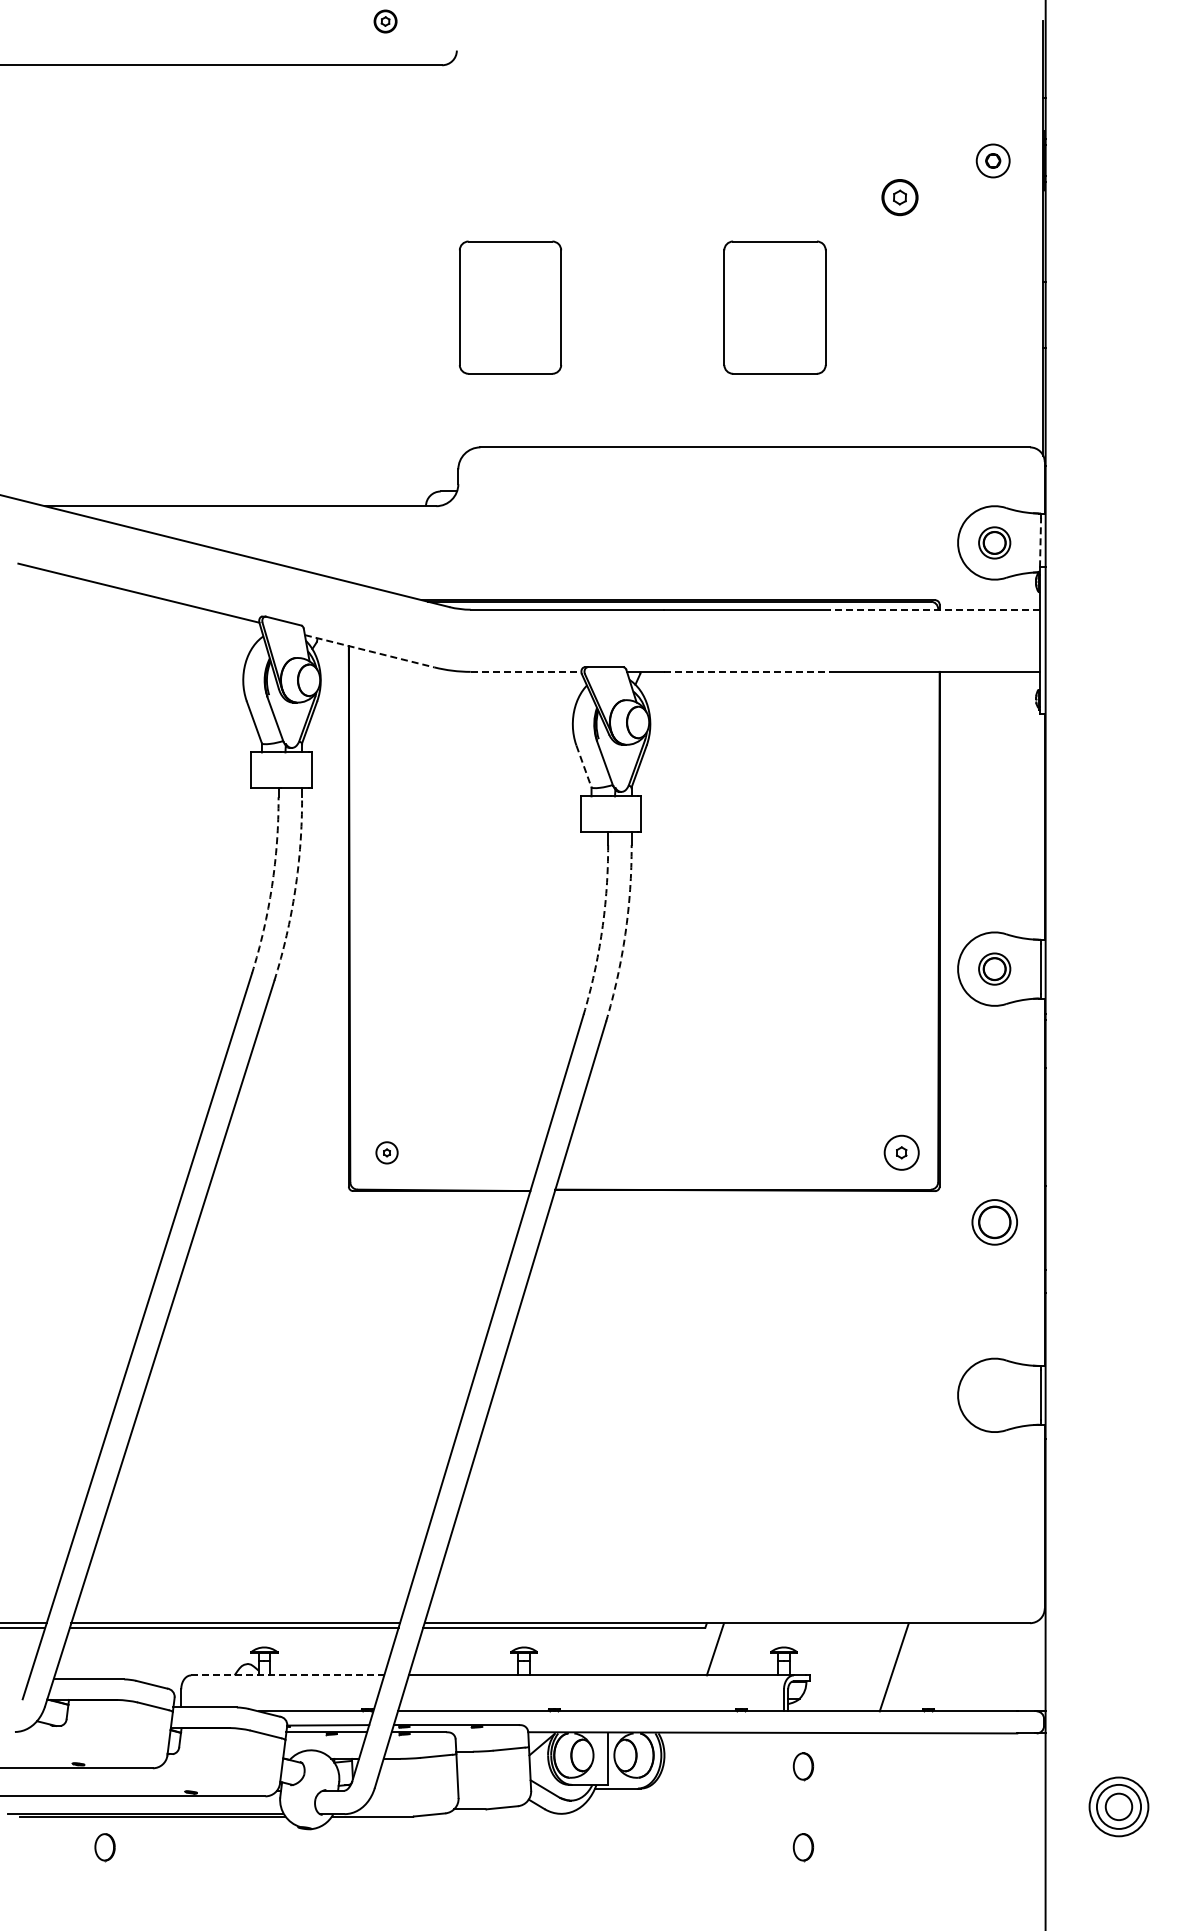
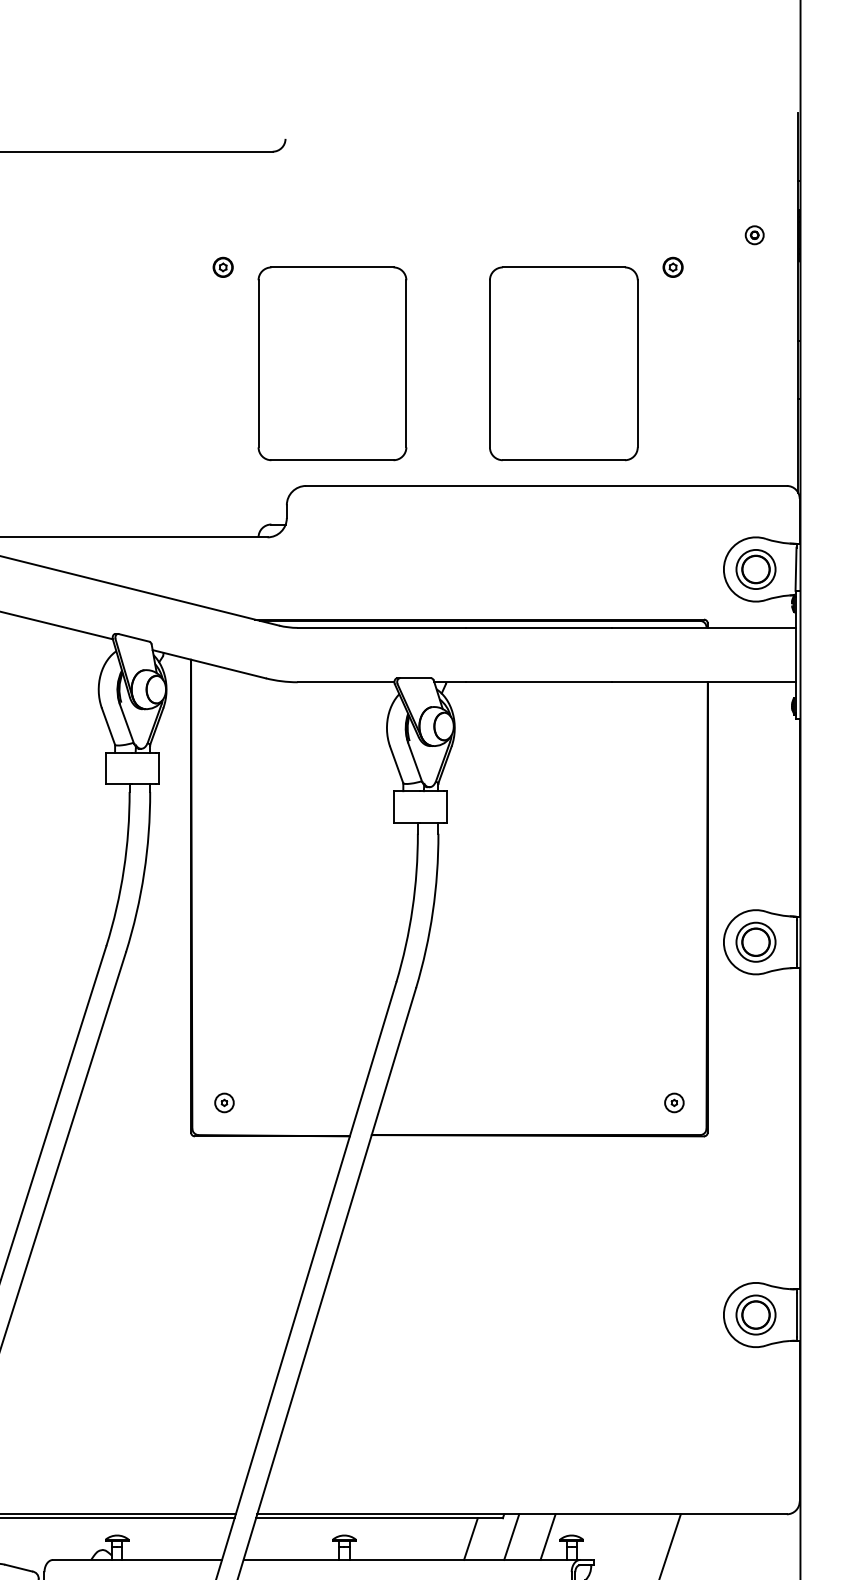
part: (385, 21) -> (223, 267), moved
part: (993, 160) -> (754, 235), size x0.62
part: (899, 197) -> (672, 267), size x0.62
part: (510, 307) -> (332, 363), size x1.67
part: (774, 307) -> (563, 363), size x1.67
part: (994, 542) -> (755, 569), size x1.43
line: (1040, 542) -> (795, 569), dashed -> solid
line: (934, 609) -> (703, 627), dashed -> solid
line: (369, 651) -> (209, 664), dashed -> solid
line: (526, 671) -> (346, 681), dashed -> solid
line: (747, 671) -> (539, 681), dashed -> solid
line: (584, 767) -> (397, 765), dashed -> solid
arc: (272, 886) -> (124, 869), dashed -> solid
arc: (295, 890) -> (144, 873), dashed -> solid
arc: (602, 930) -> (412, 908), dashed -> solid
arc: (625, 934) -> (433, 911), dashed -> solid
part: (994, 968) -> (755, 941), size x1.43
part: (900, 1152) -> (673, 1102), size x0.62
part: (994, 1222) -> (755, 1315), moved
line: (756, 1649) -> (547, 1537), added
line: (668, 1651) -> (470, 1539), added
line: (287, 1675) -> (137, 1560), dashed -> solid

